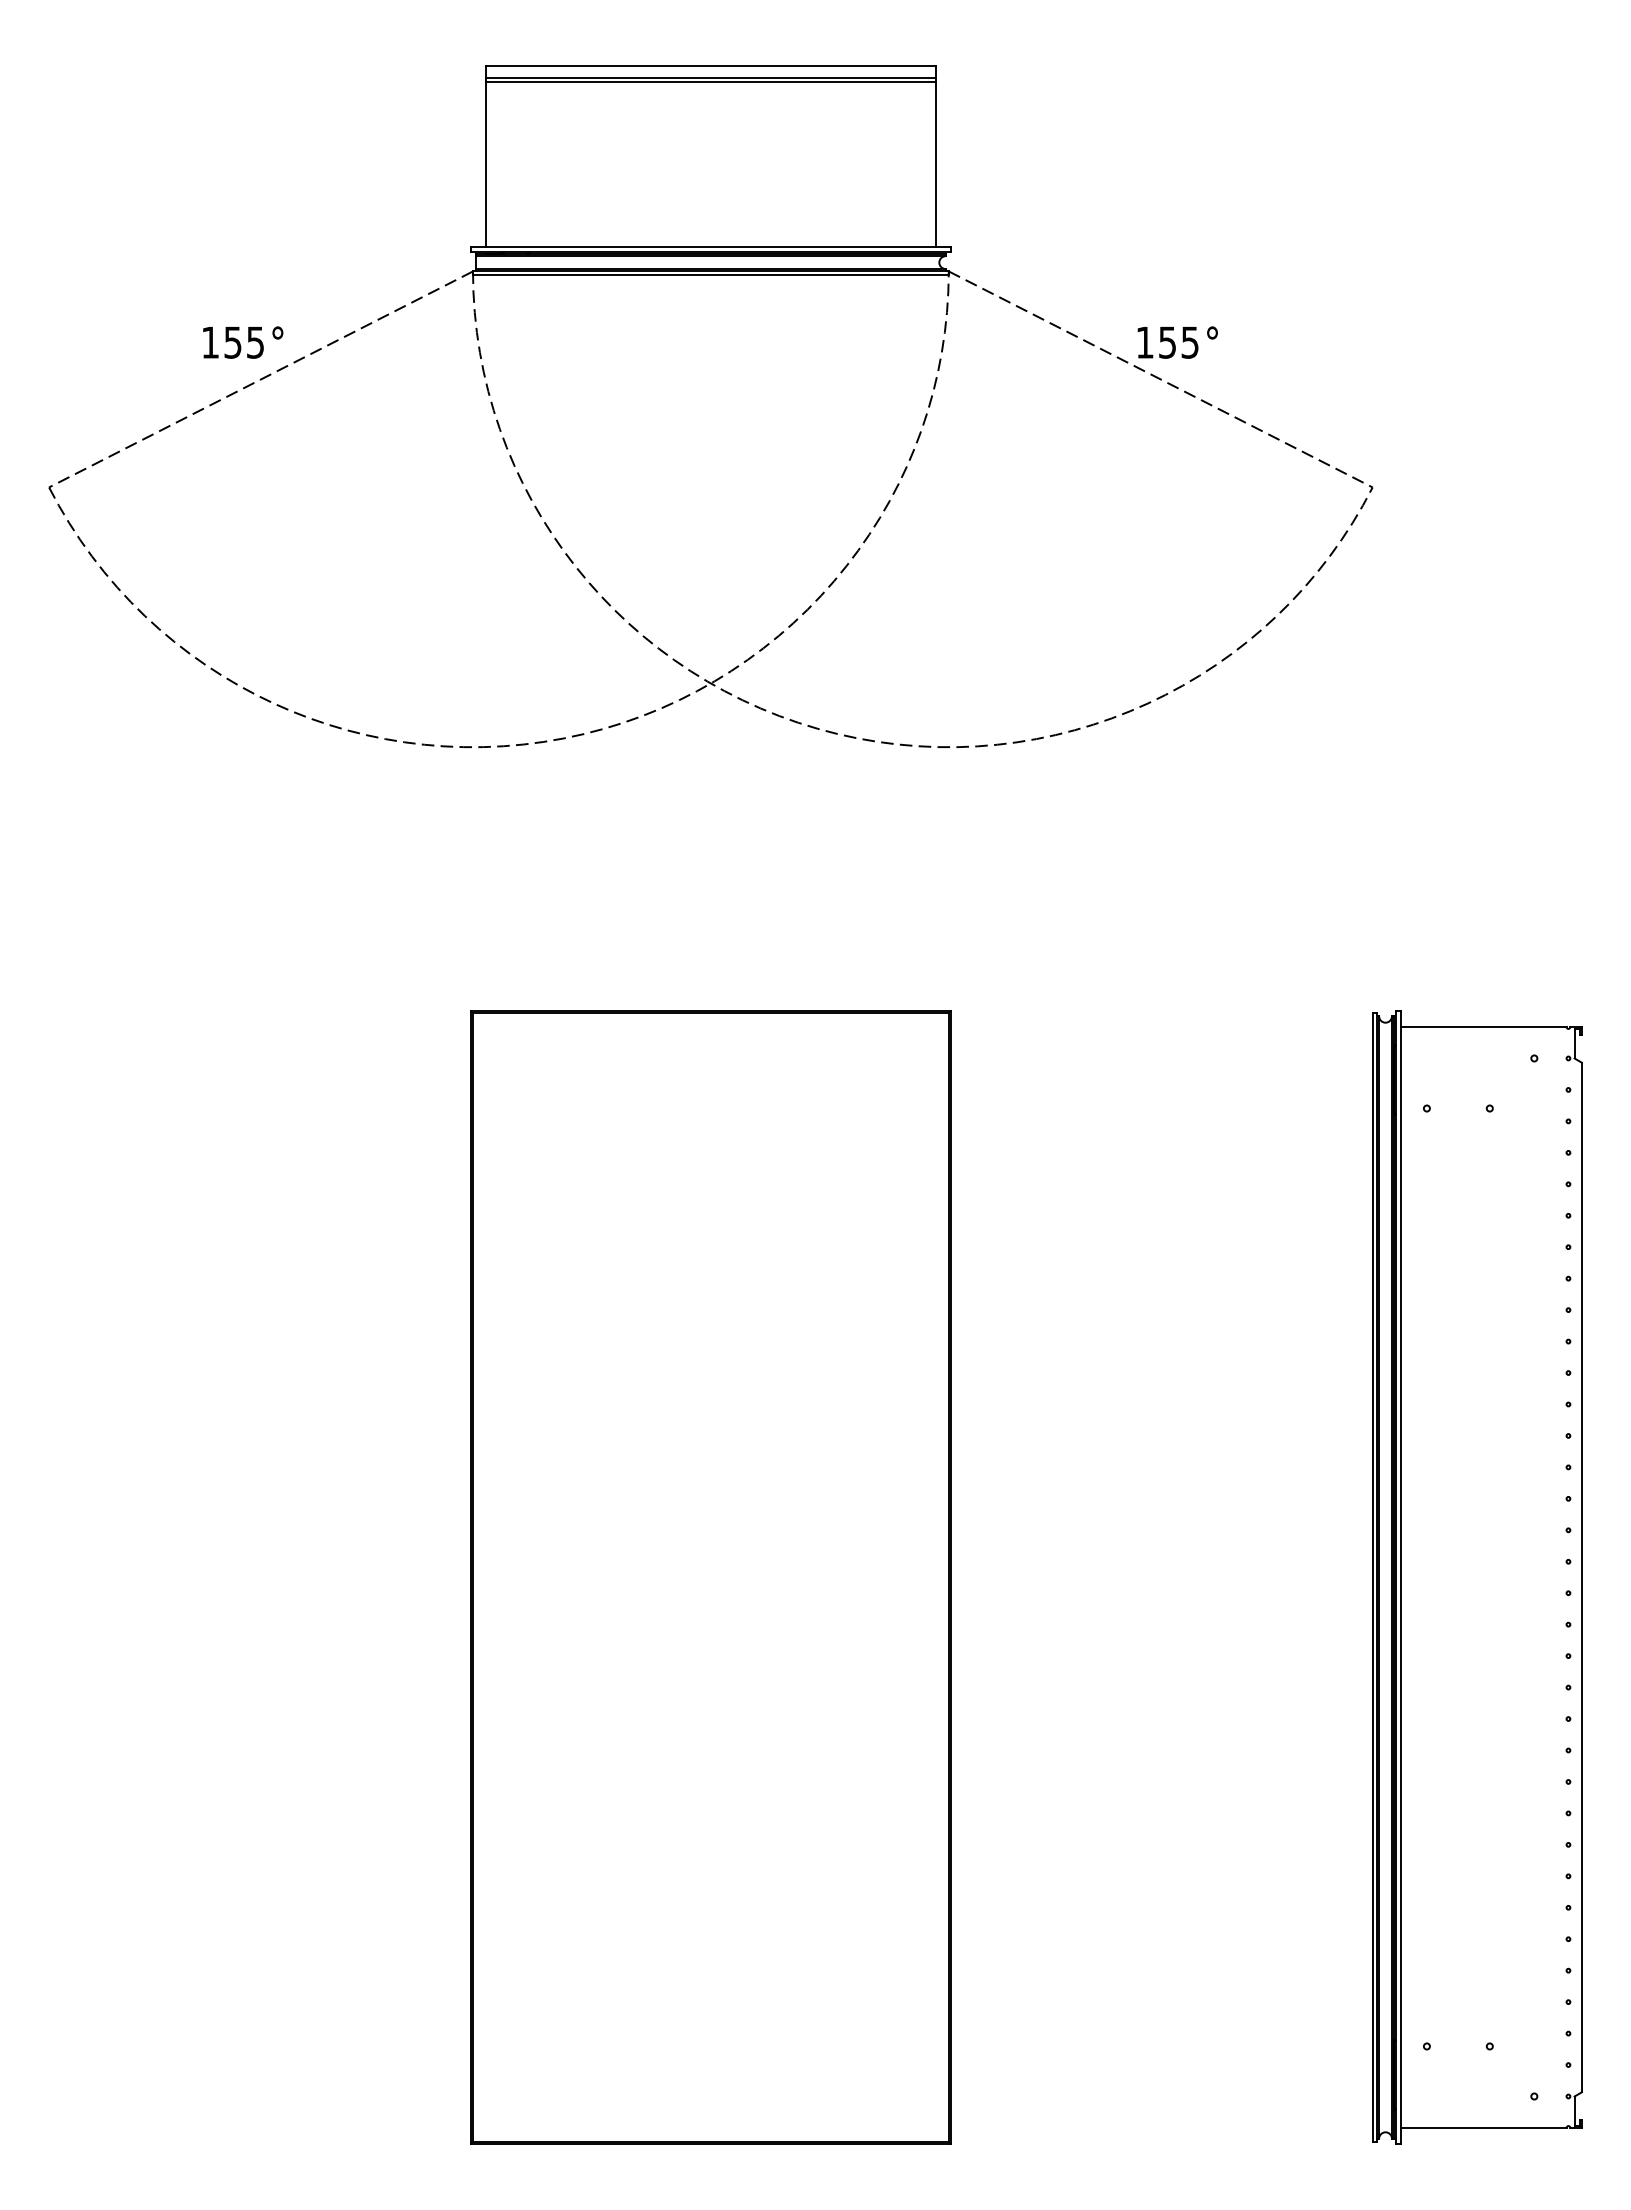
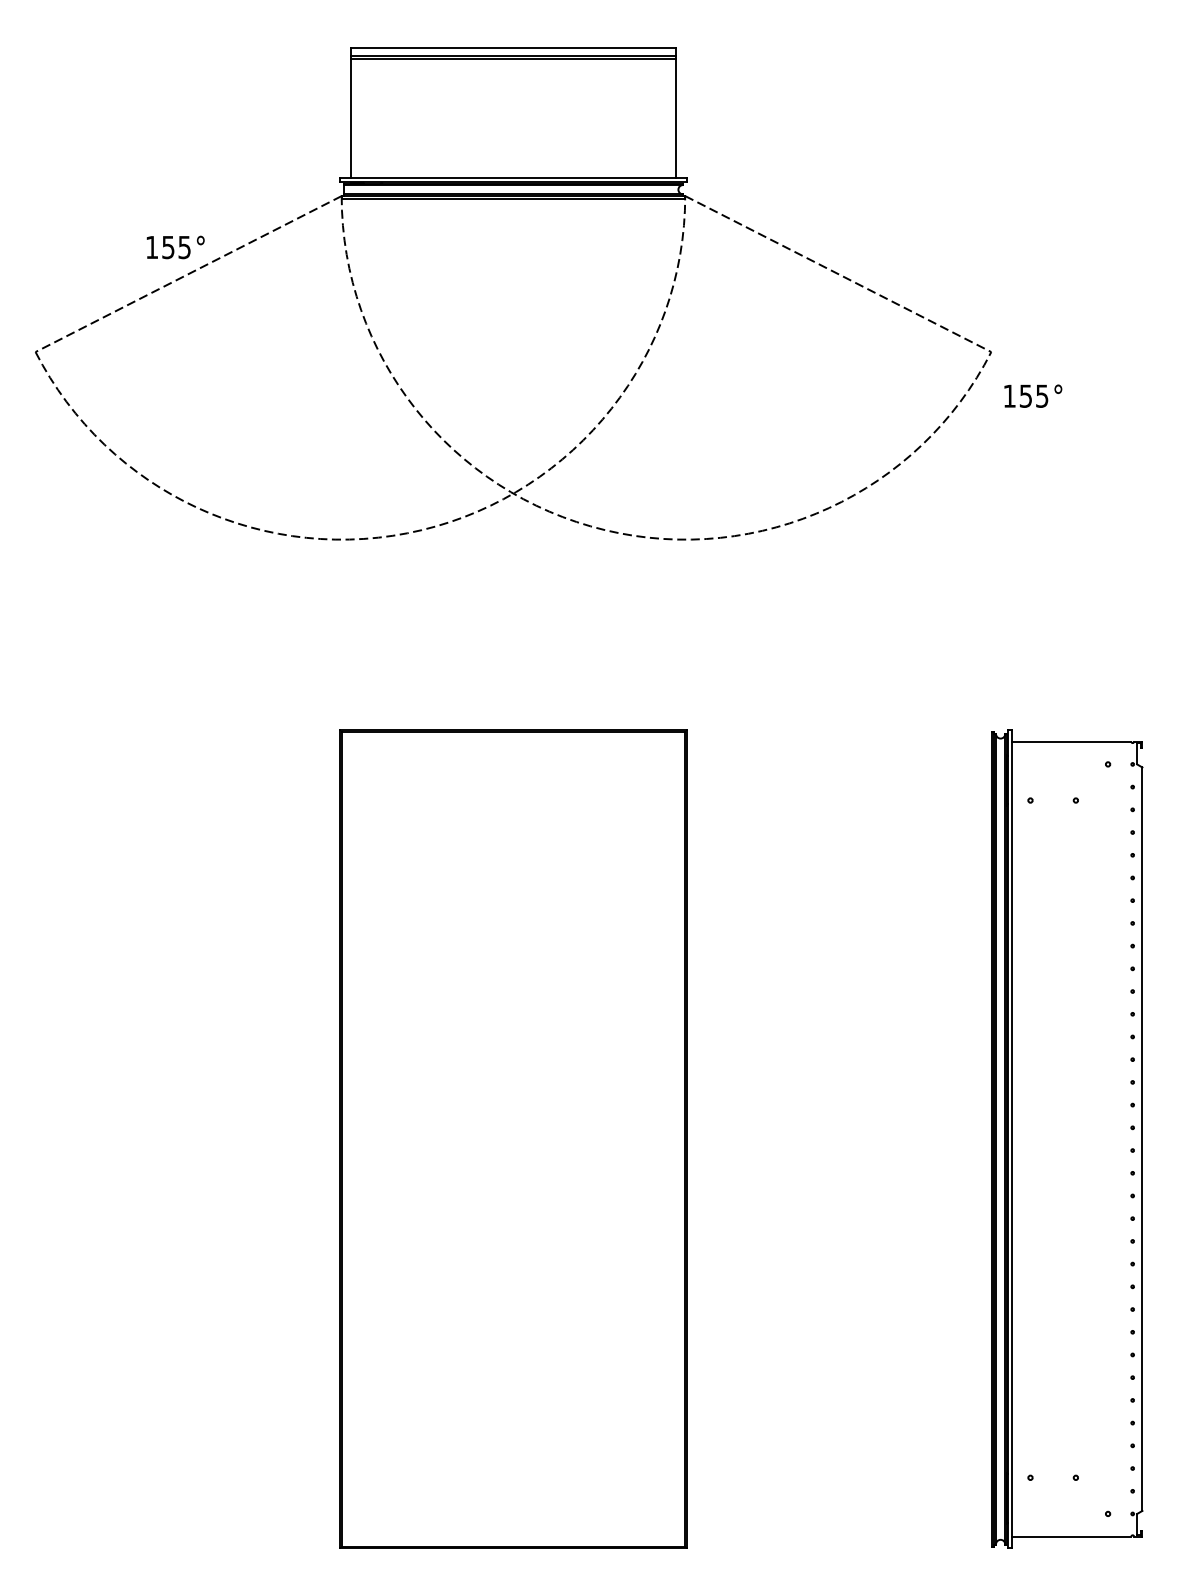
text: (1177, 342) -> (1033, 396), moved

